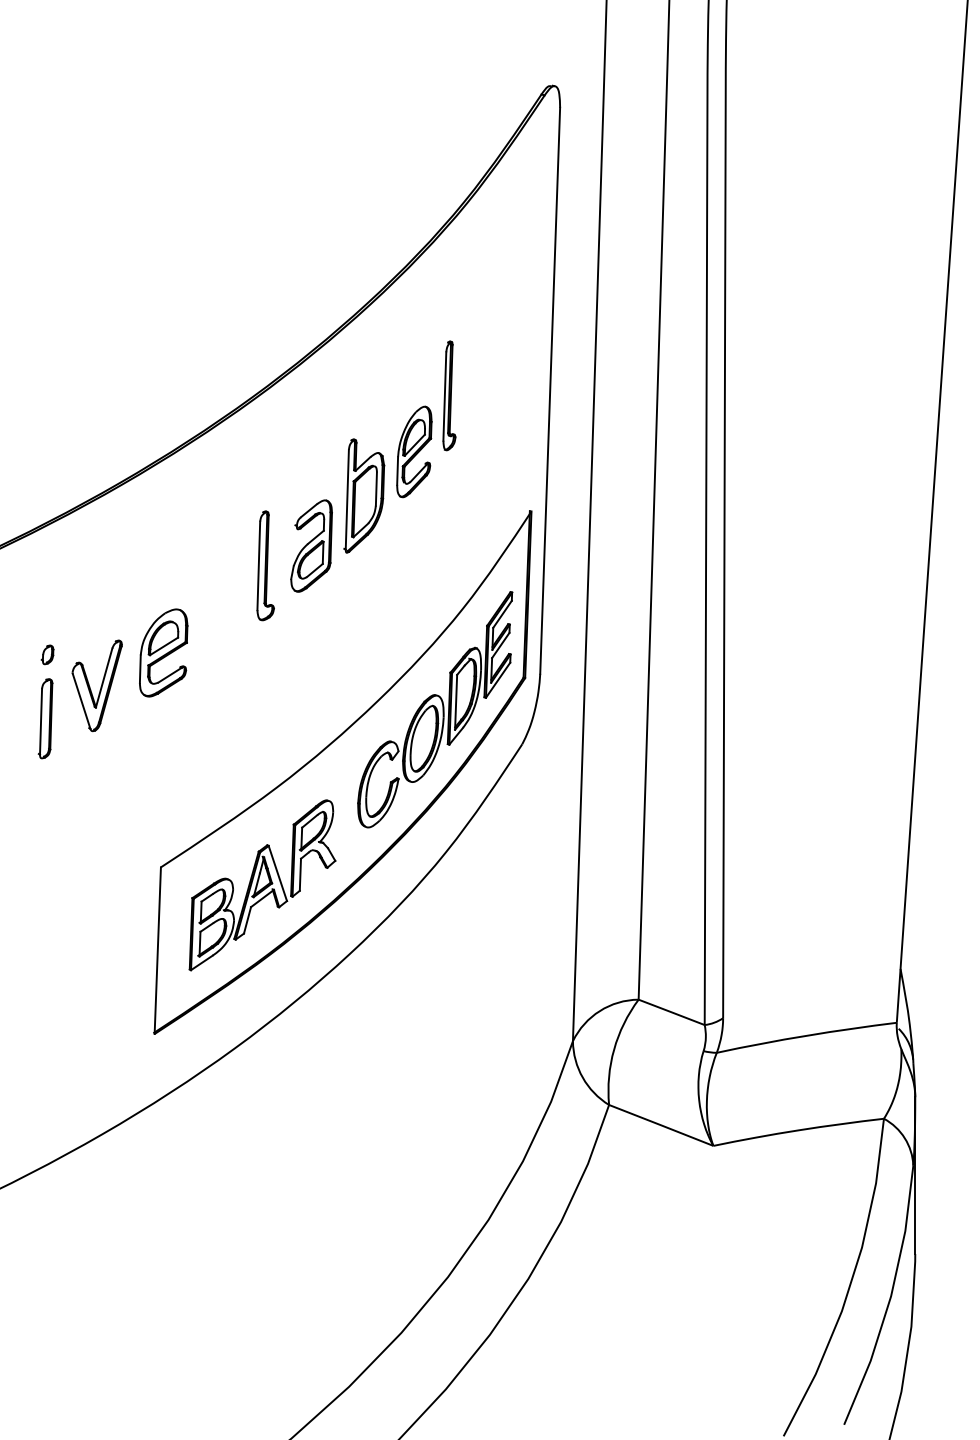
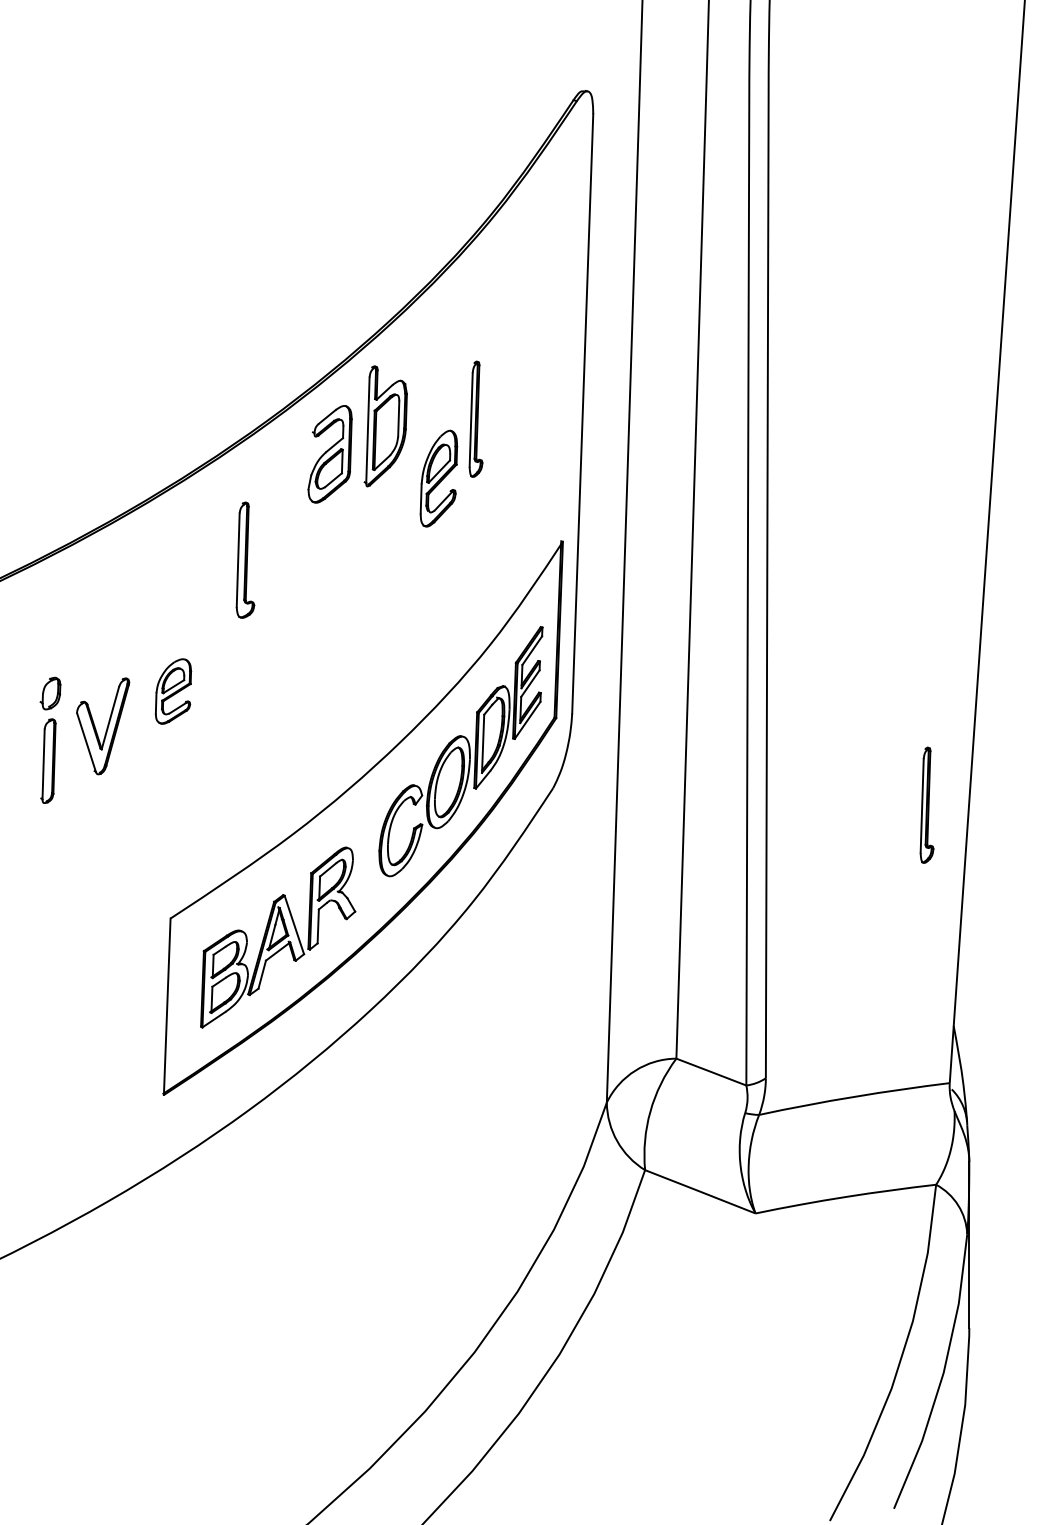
part: (363, 496) -> (385, 426), moved
part: (311, 546) -> (329, 454), moved
part: (265, 565) -> (245, 559), moved
part: (163, 652) -> (173, 691), size x0.7
part: (47, 654) -> (50, 693), size x1.6
part: (874, 759) -> (926, 804), added

